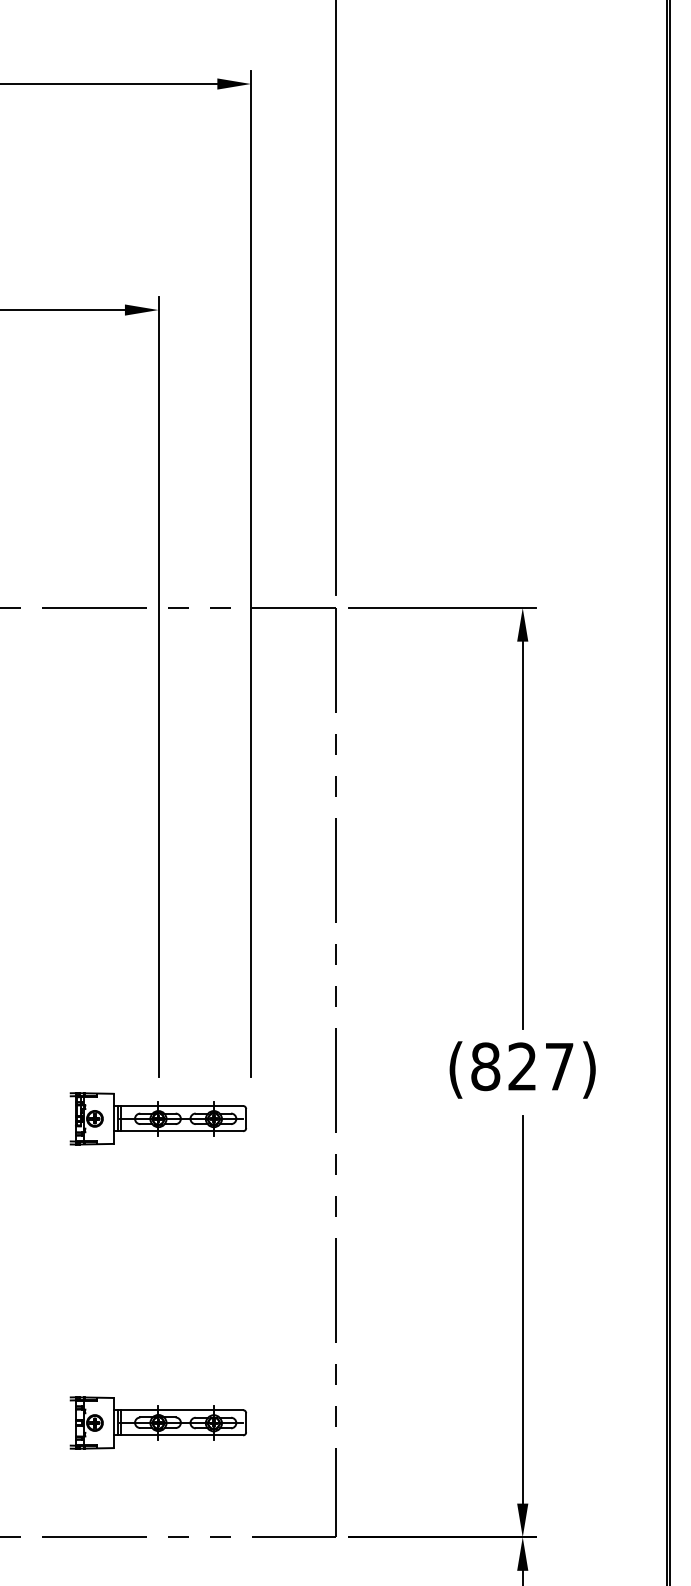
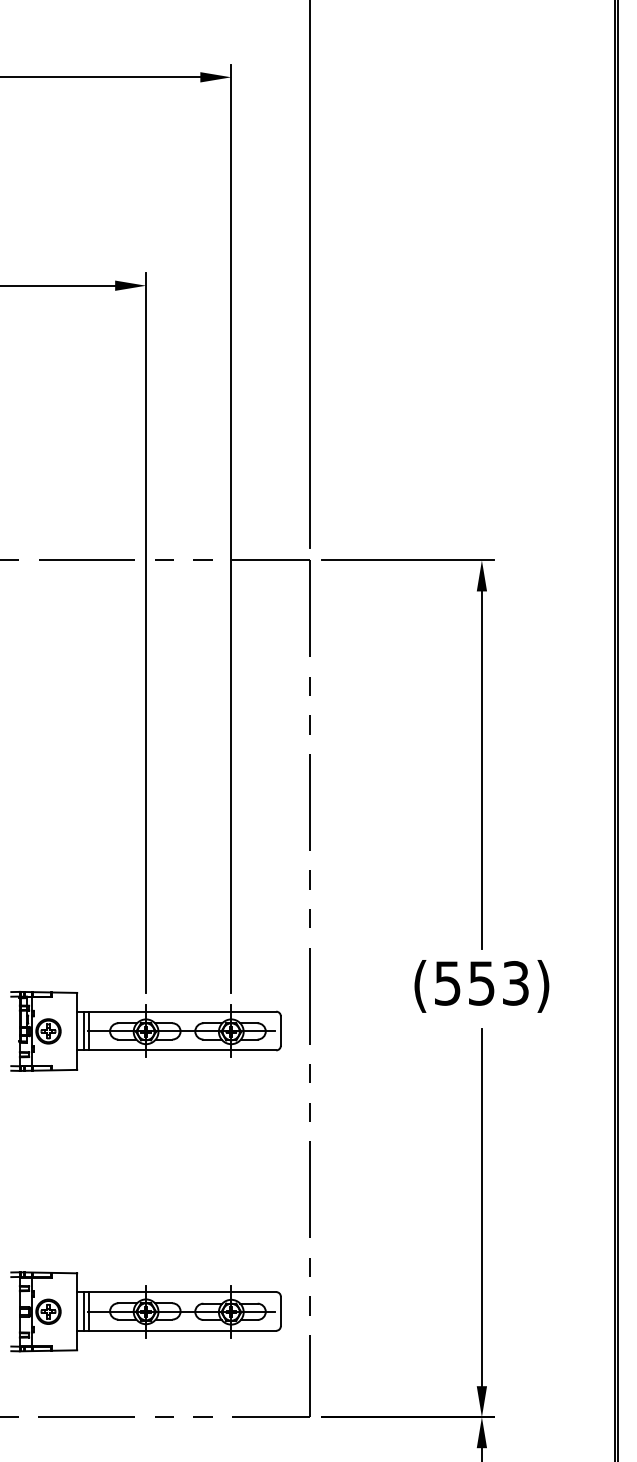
text: (522, 1066) -> (481, 983), (827) -> (553)
part: (157, 1118) -> (145, 1031), size x1.67
part: (157, 1422) -> (145, 1311), size x1.67

